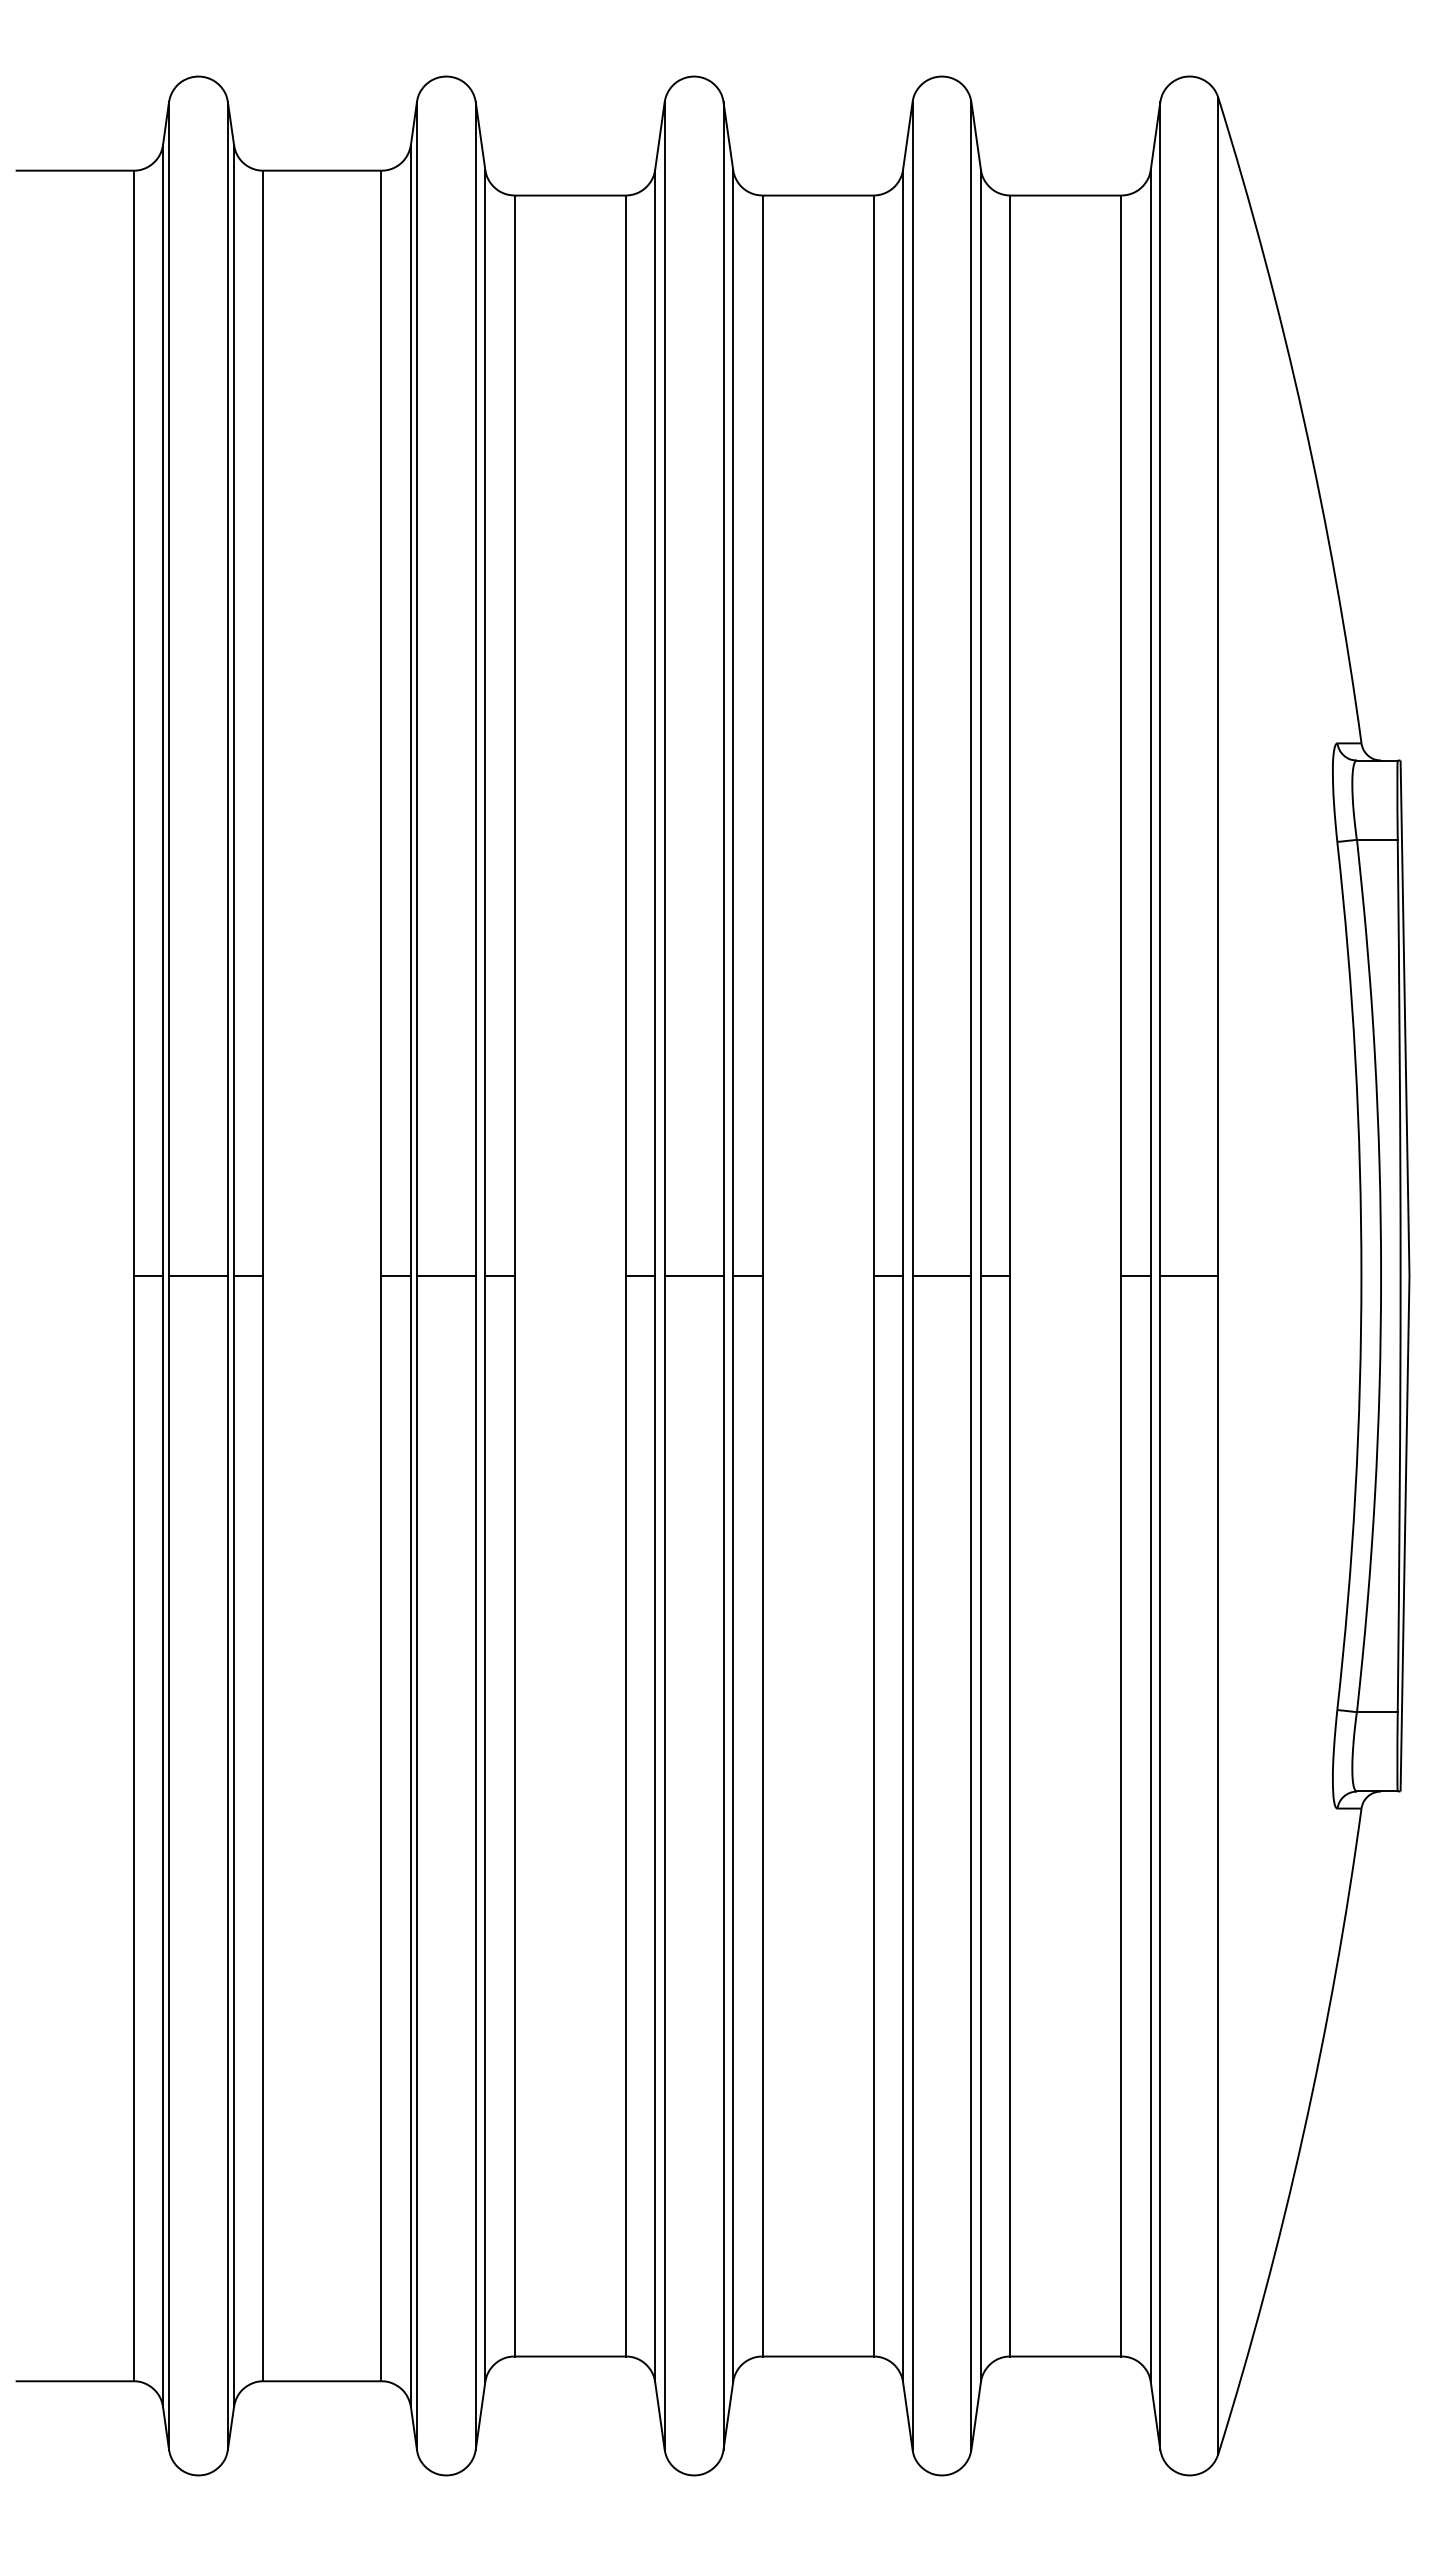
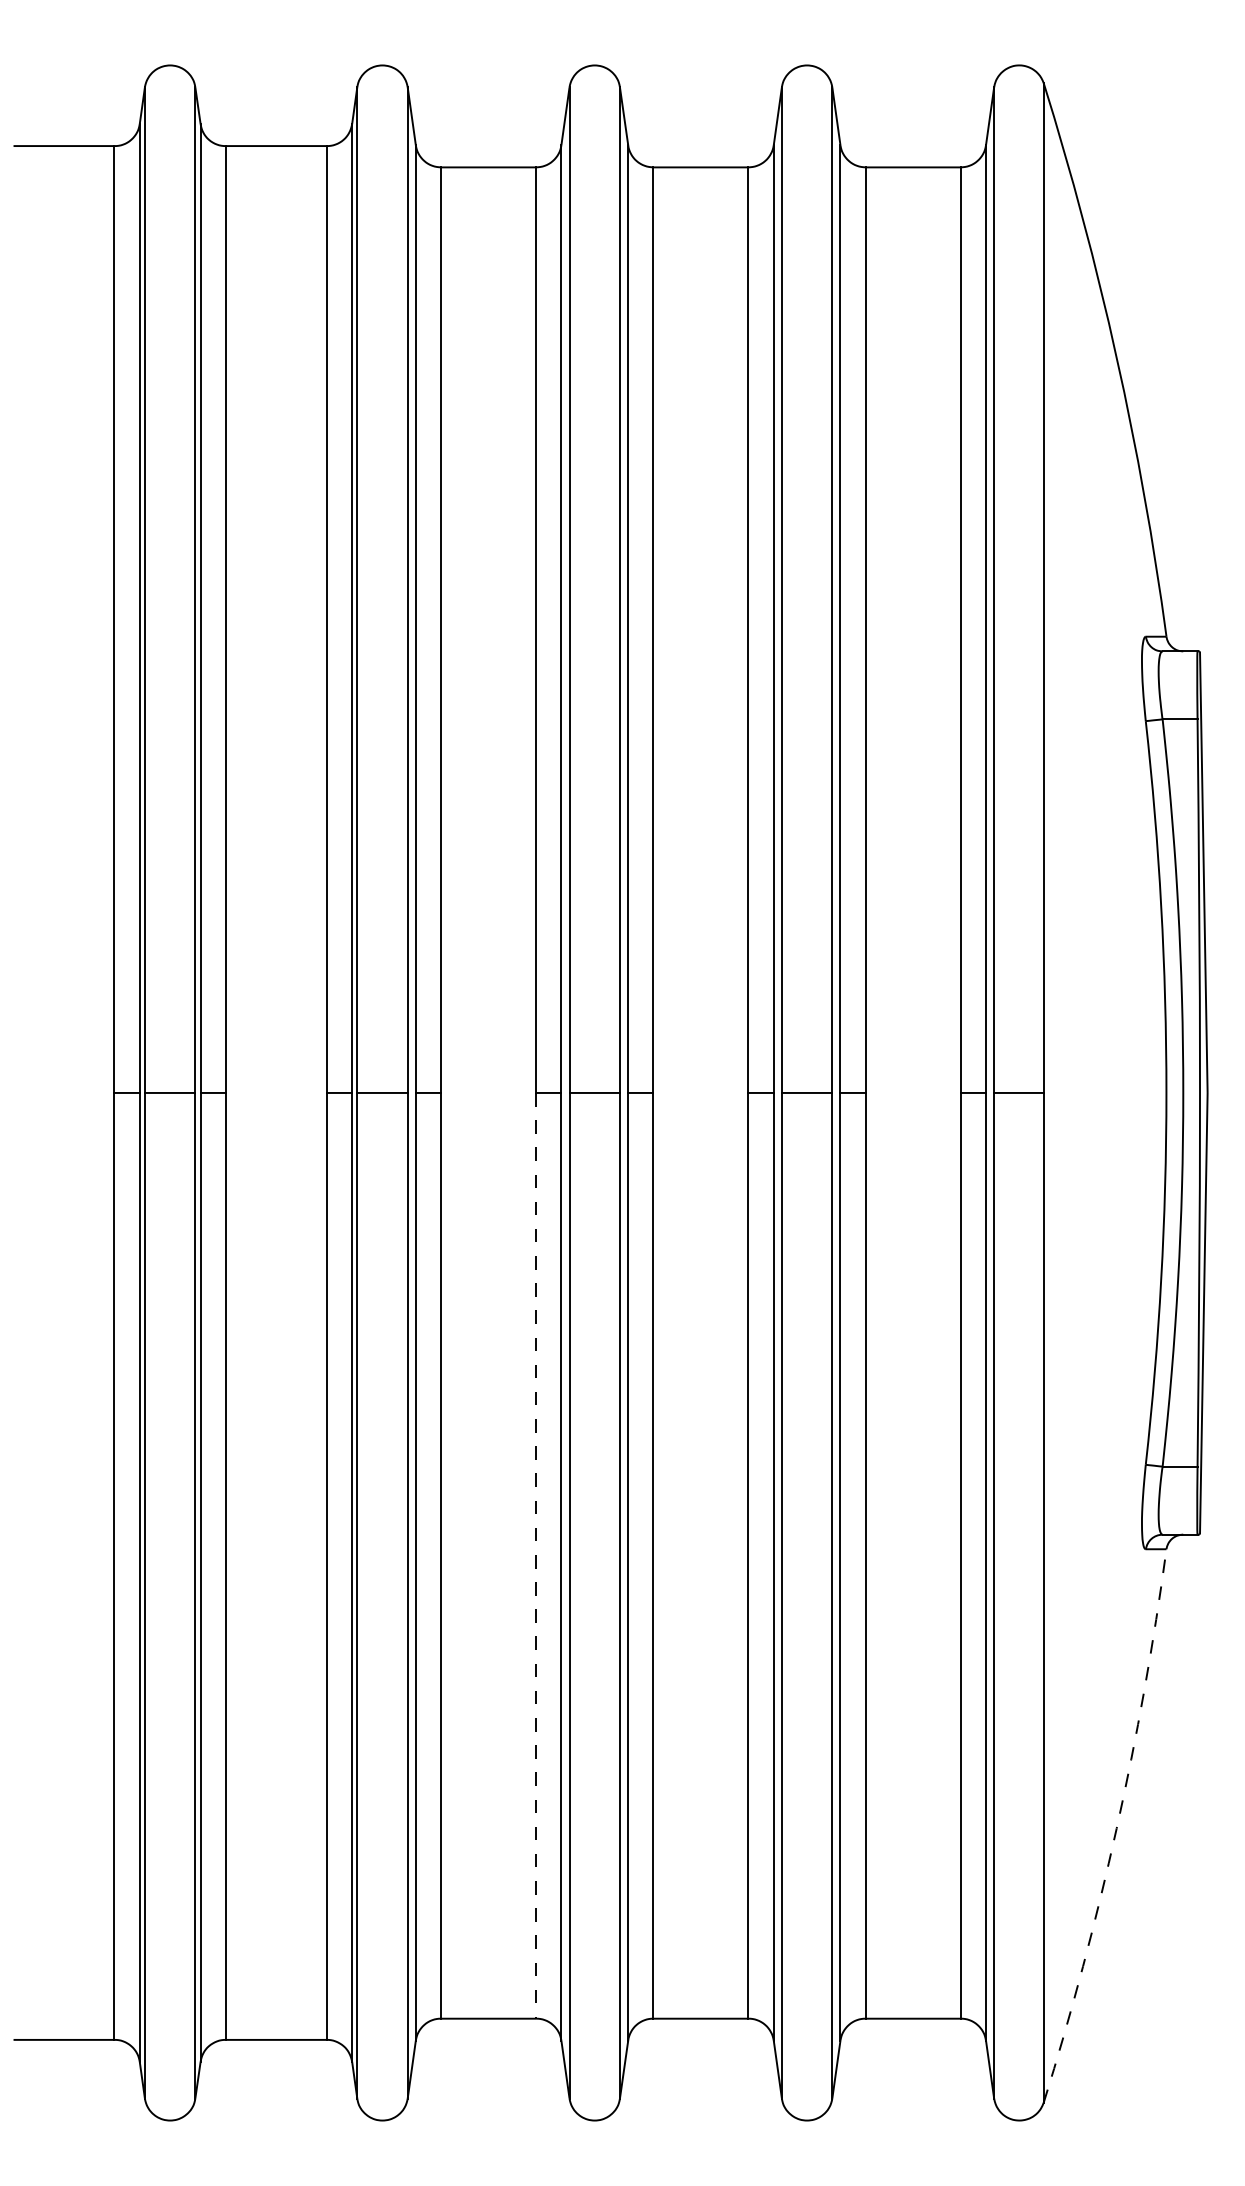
line: (625, 1816) -> (535, 1556), solid -> dashed
arc: (1303, 2134) -> (1116, 1828), solid -> dashed

